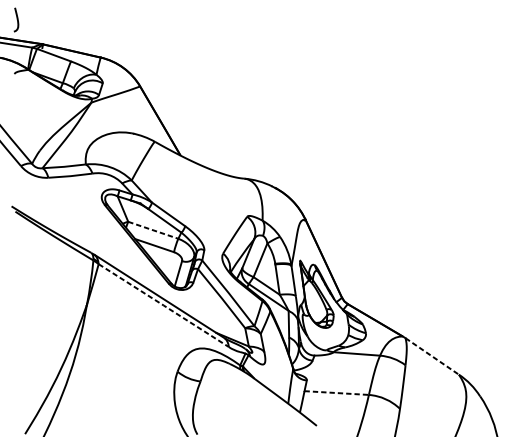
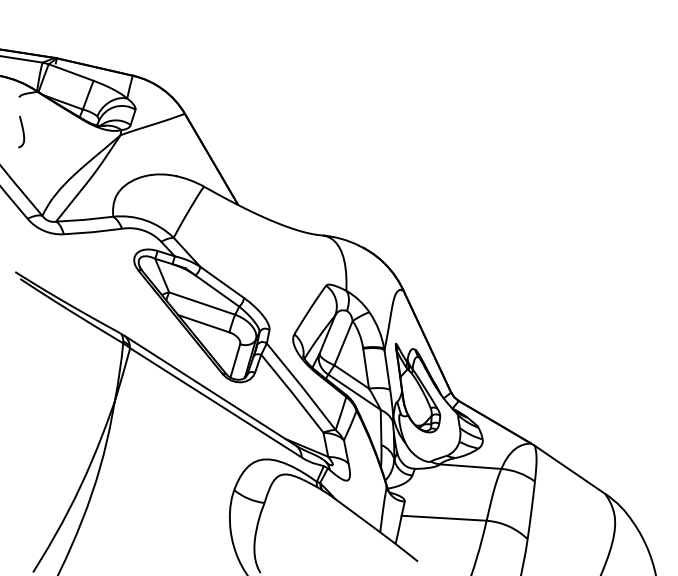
curve: (17, 20) -> (22, 132), moved
line: (153, 230) -> (202, 303), dashed -> solid
line: (164, 305) -> (216, 402), dashed -> solid
line: (432, 356) -> (570, 469), dashed -> solid
line: (336, 393) -> (444, 518), dashed -> solid

